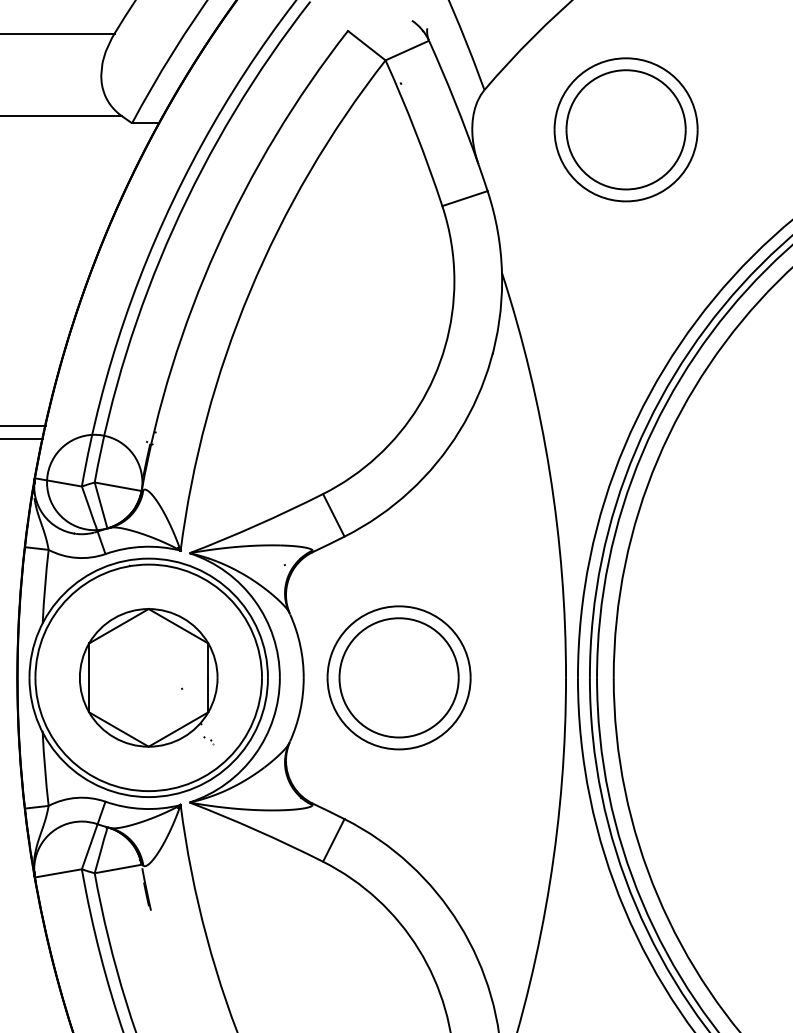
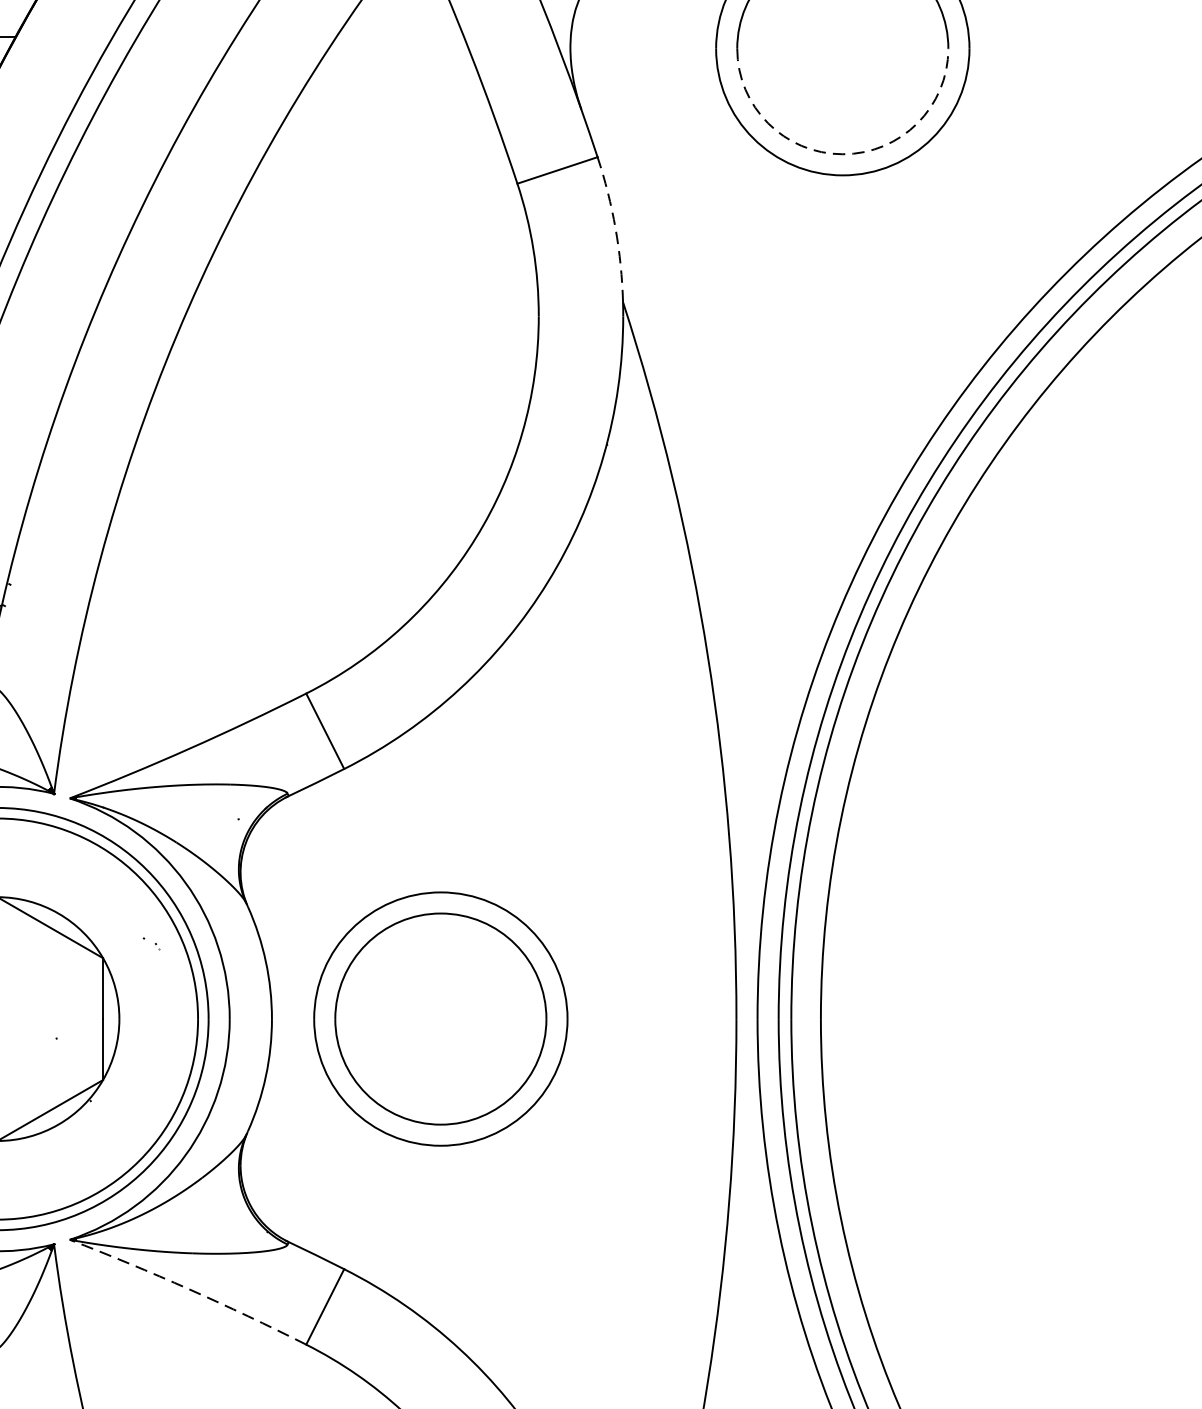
arc: (626, 189) -> (843, 154), solid -> dashed
arc: (497, 231) -> (615, 228), solid -> dashed
part: (208, 740) -> (151, 944), moved
arc: (257, 830) -> (190, 1289), solid -> dashed

